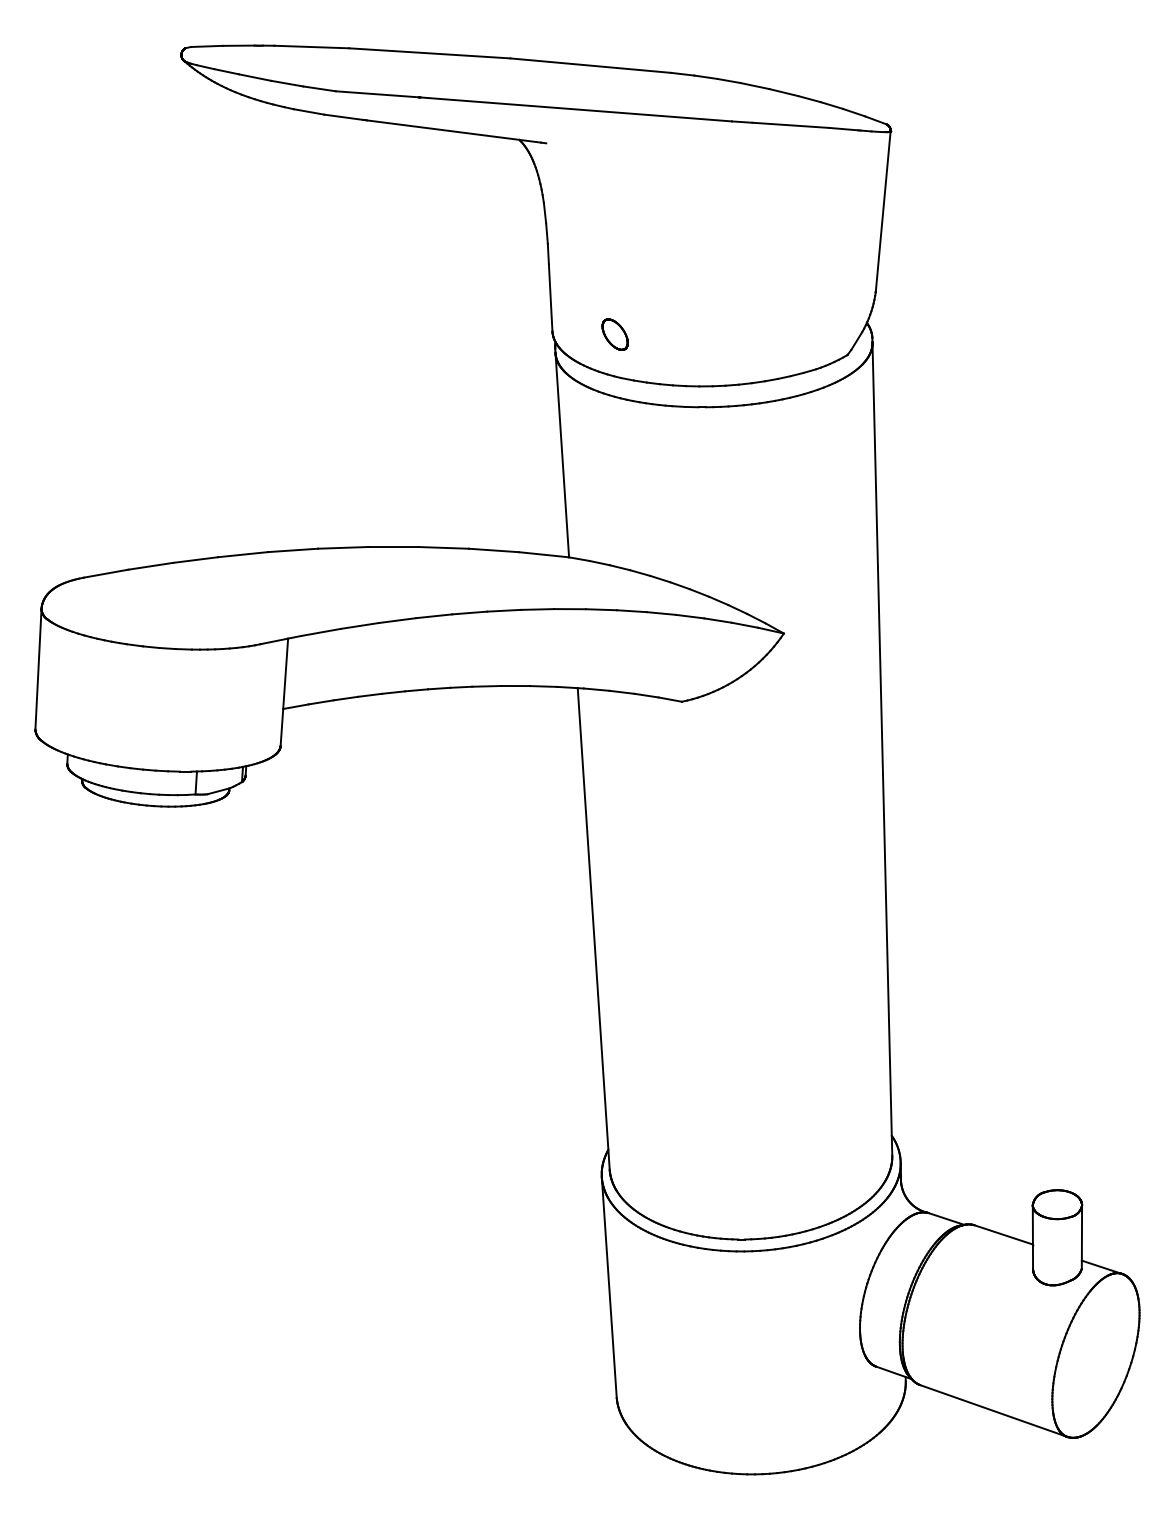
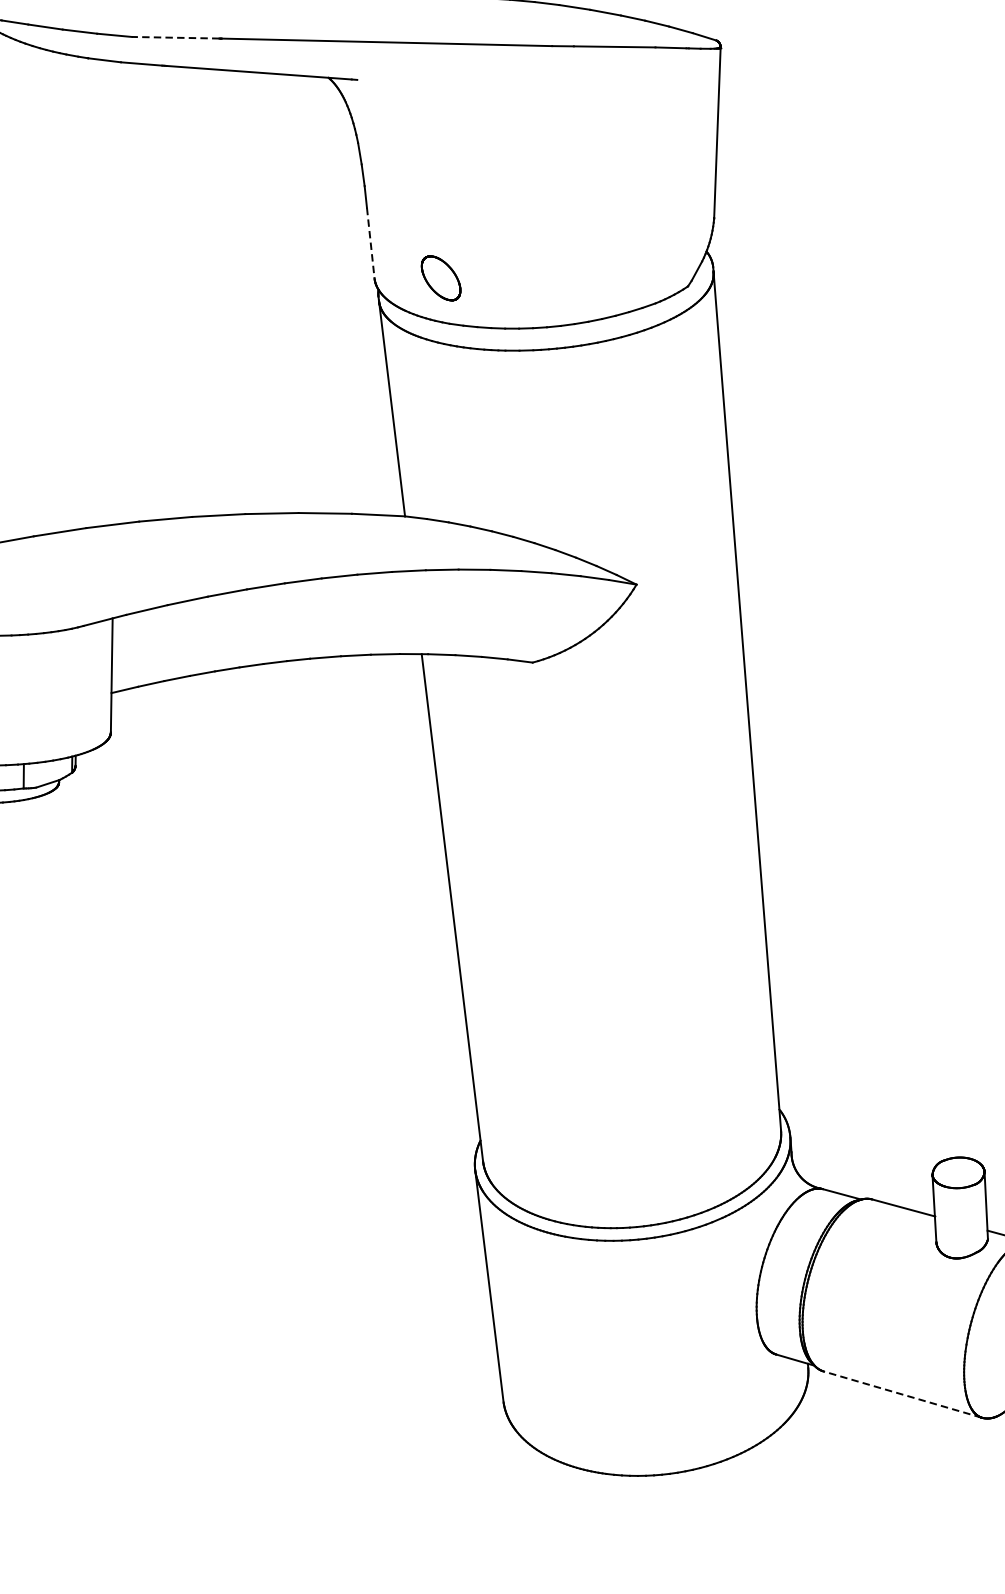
line: (376, 94) -> (174, 38), solid -> dashed
line: (550, 298) -> (370, 243), solid -> dashed
part: (614, 334) -> (440, 278), size x1.4
line: (993, 1410) -> (902, 1394), solid -> dashed

